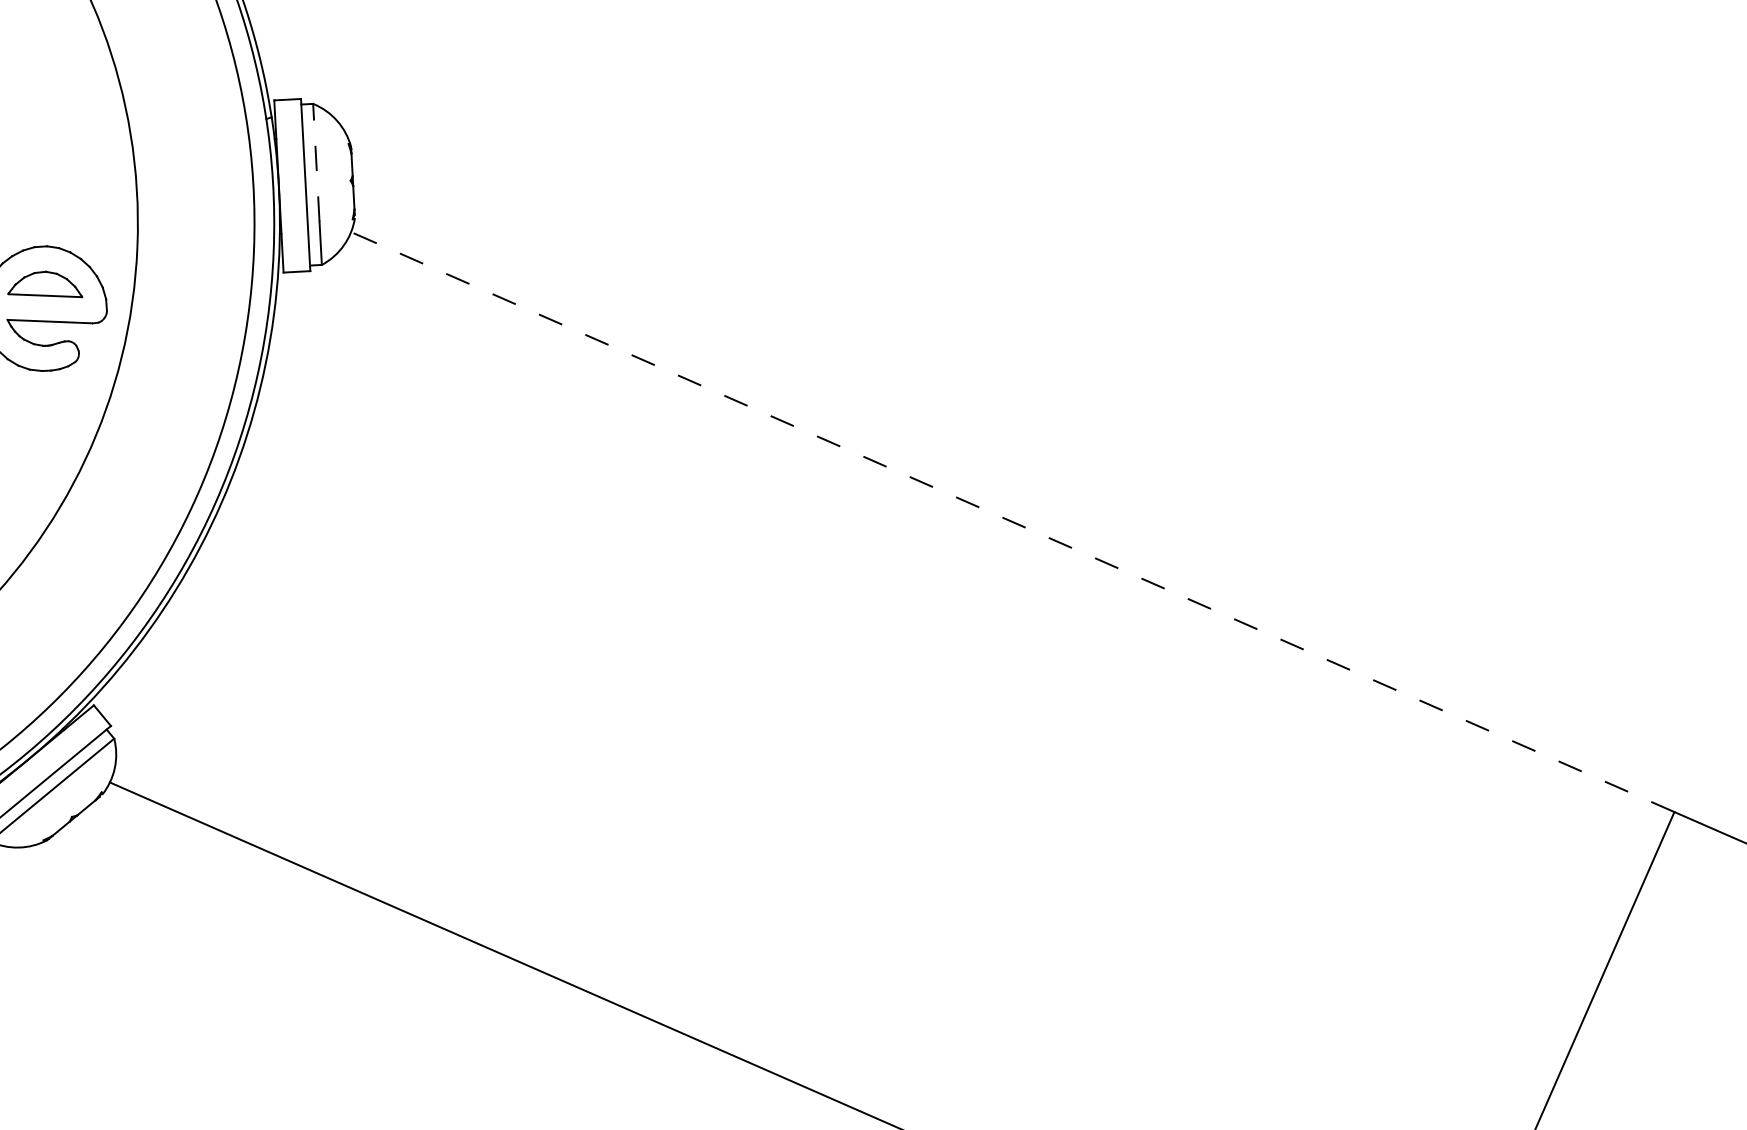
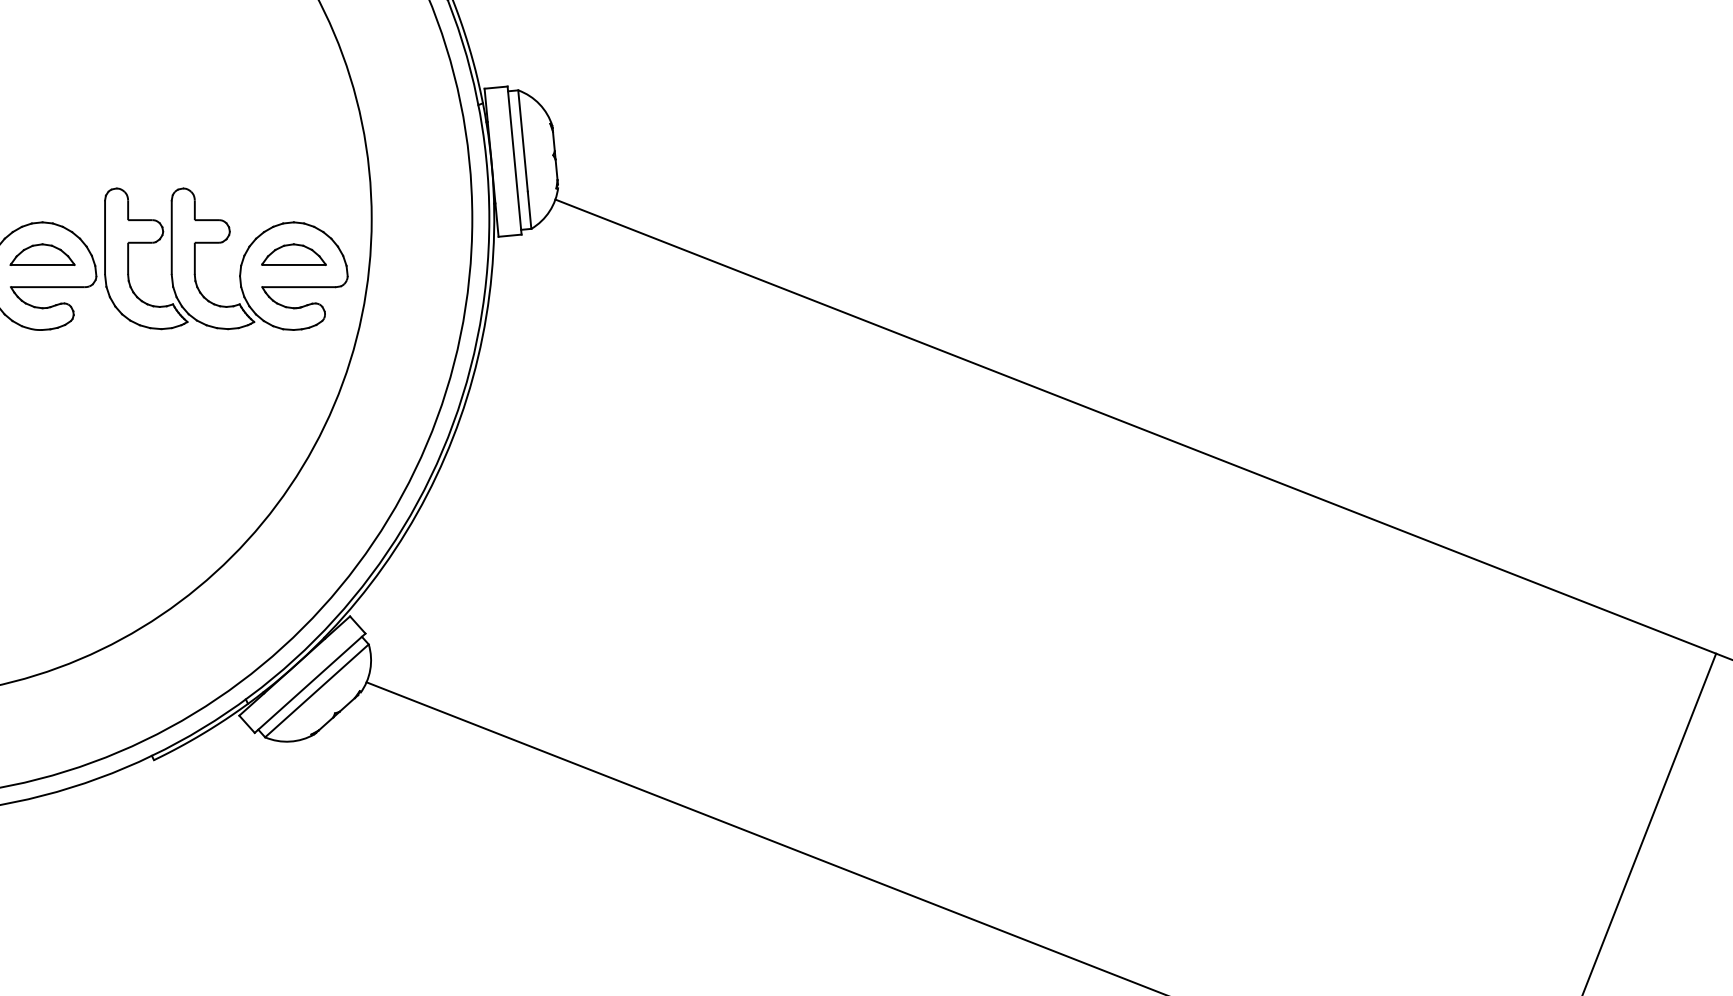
line: (316, 162) -> (523, 140), dashed -> solid
line: (1012, 521) -> (1135, 426), dashed -> solid

